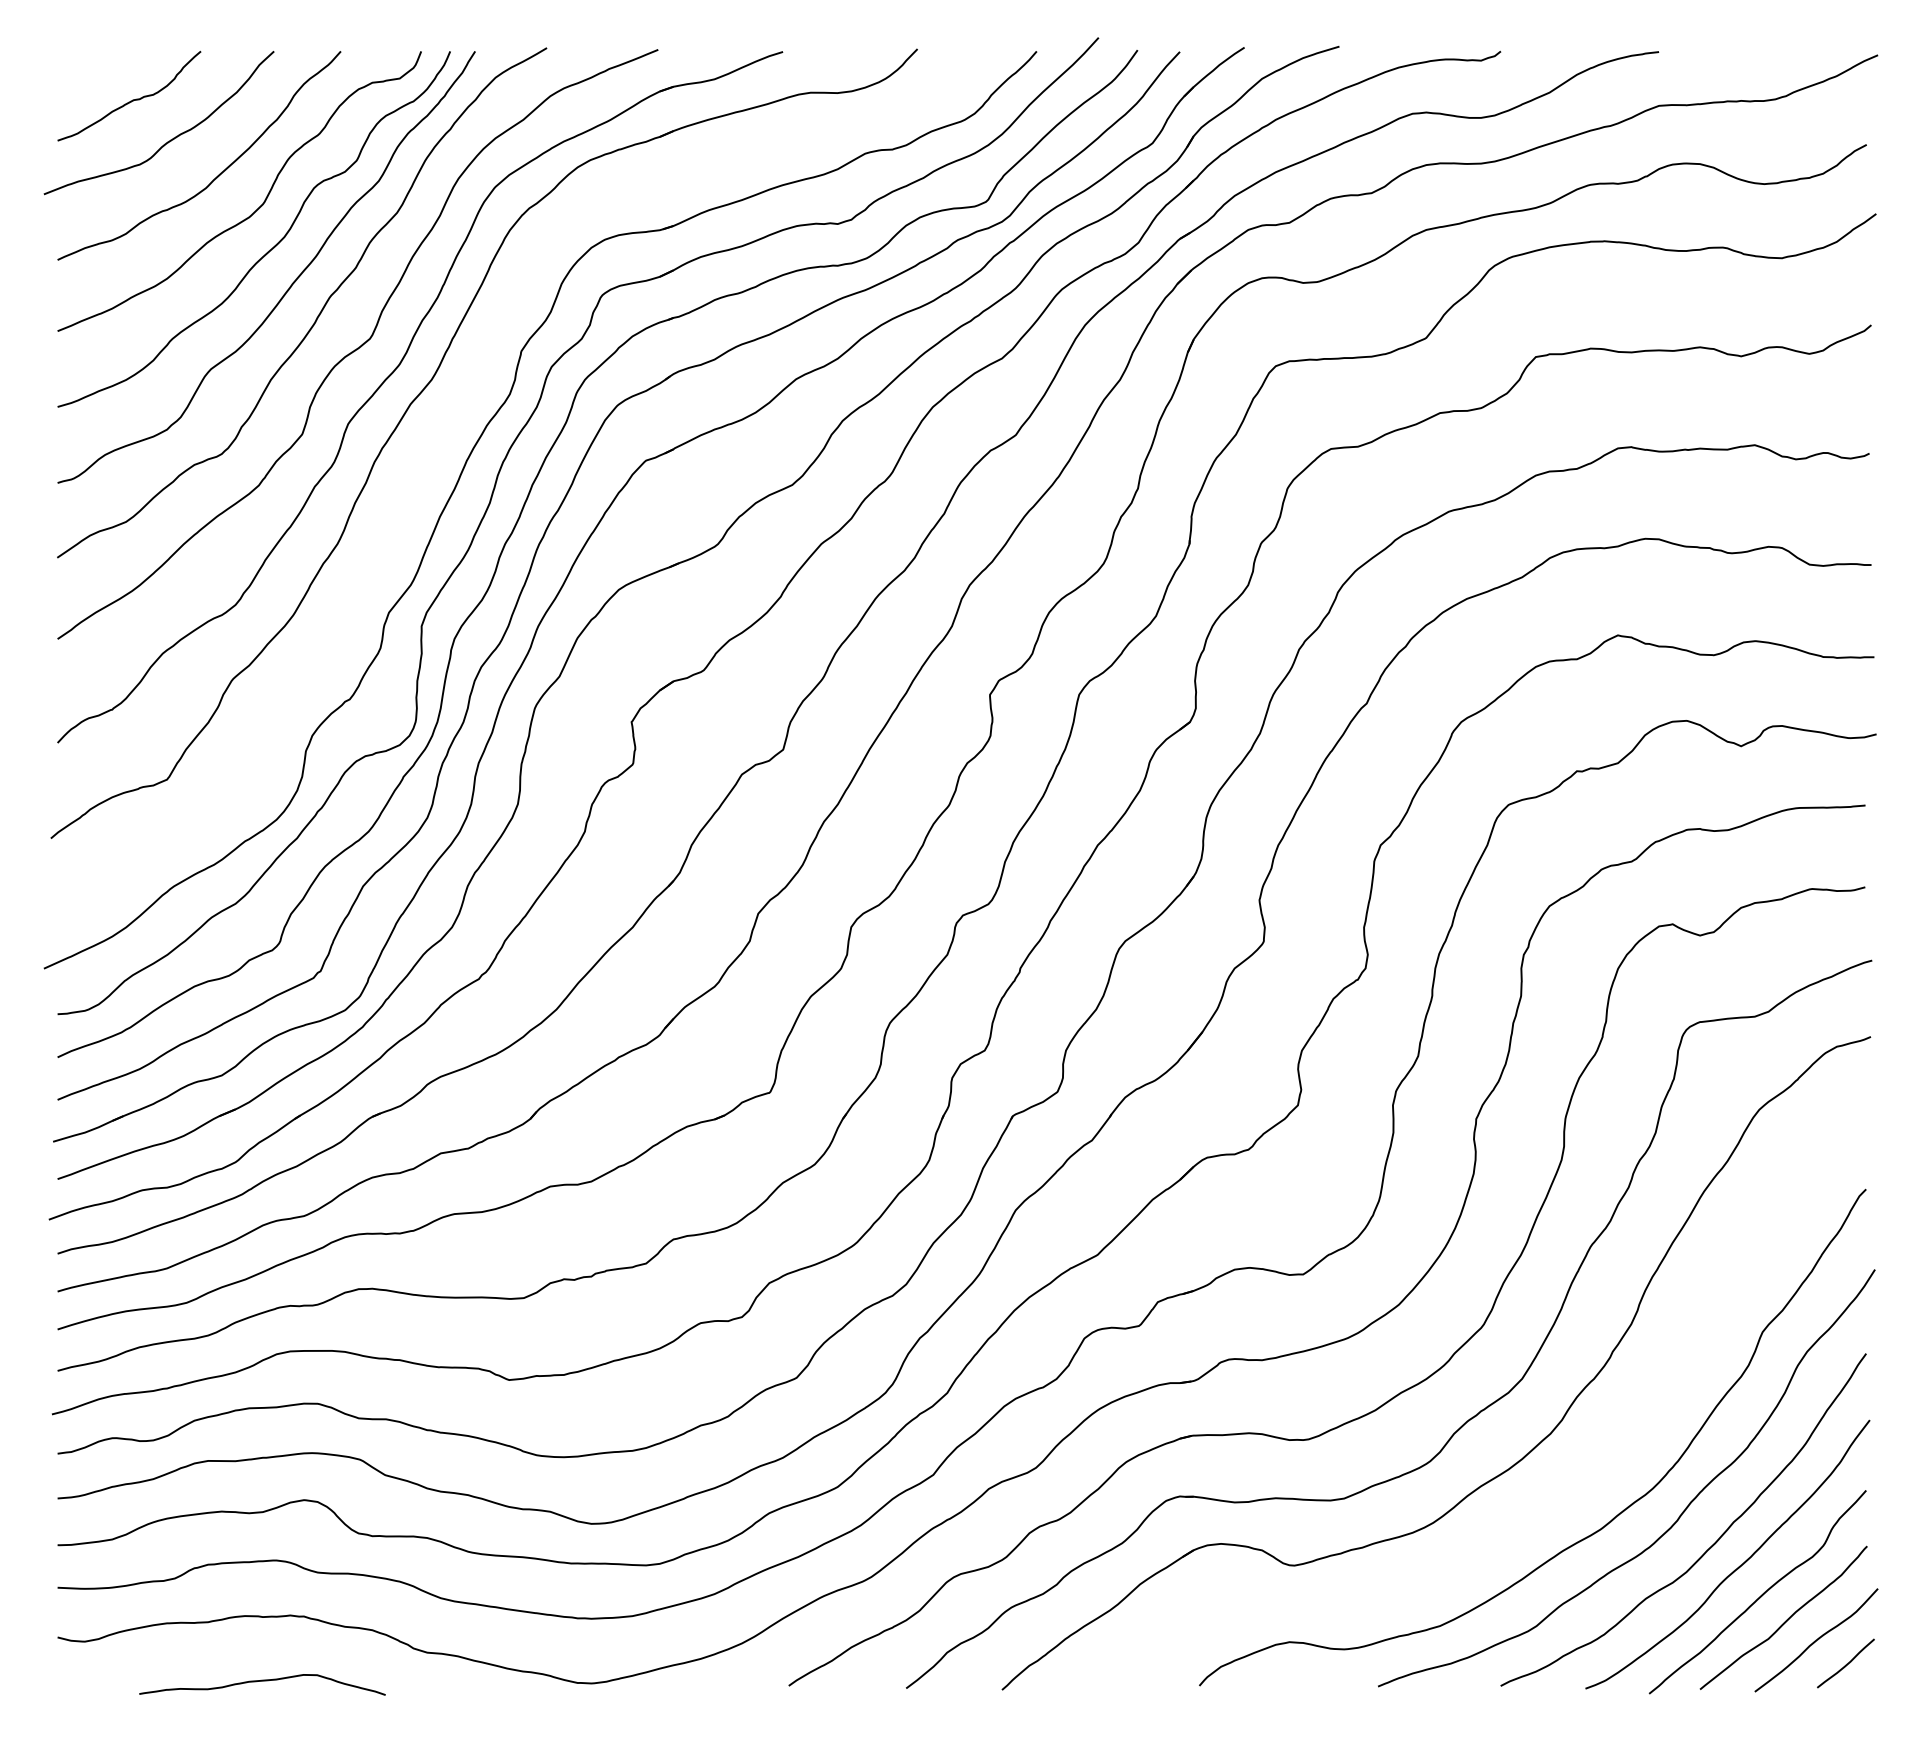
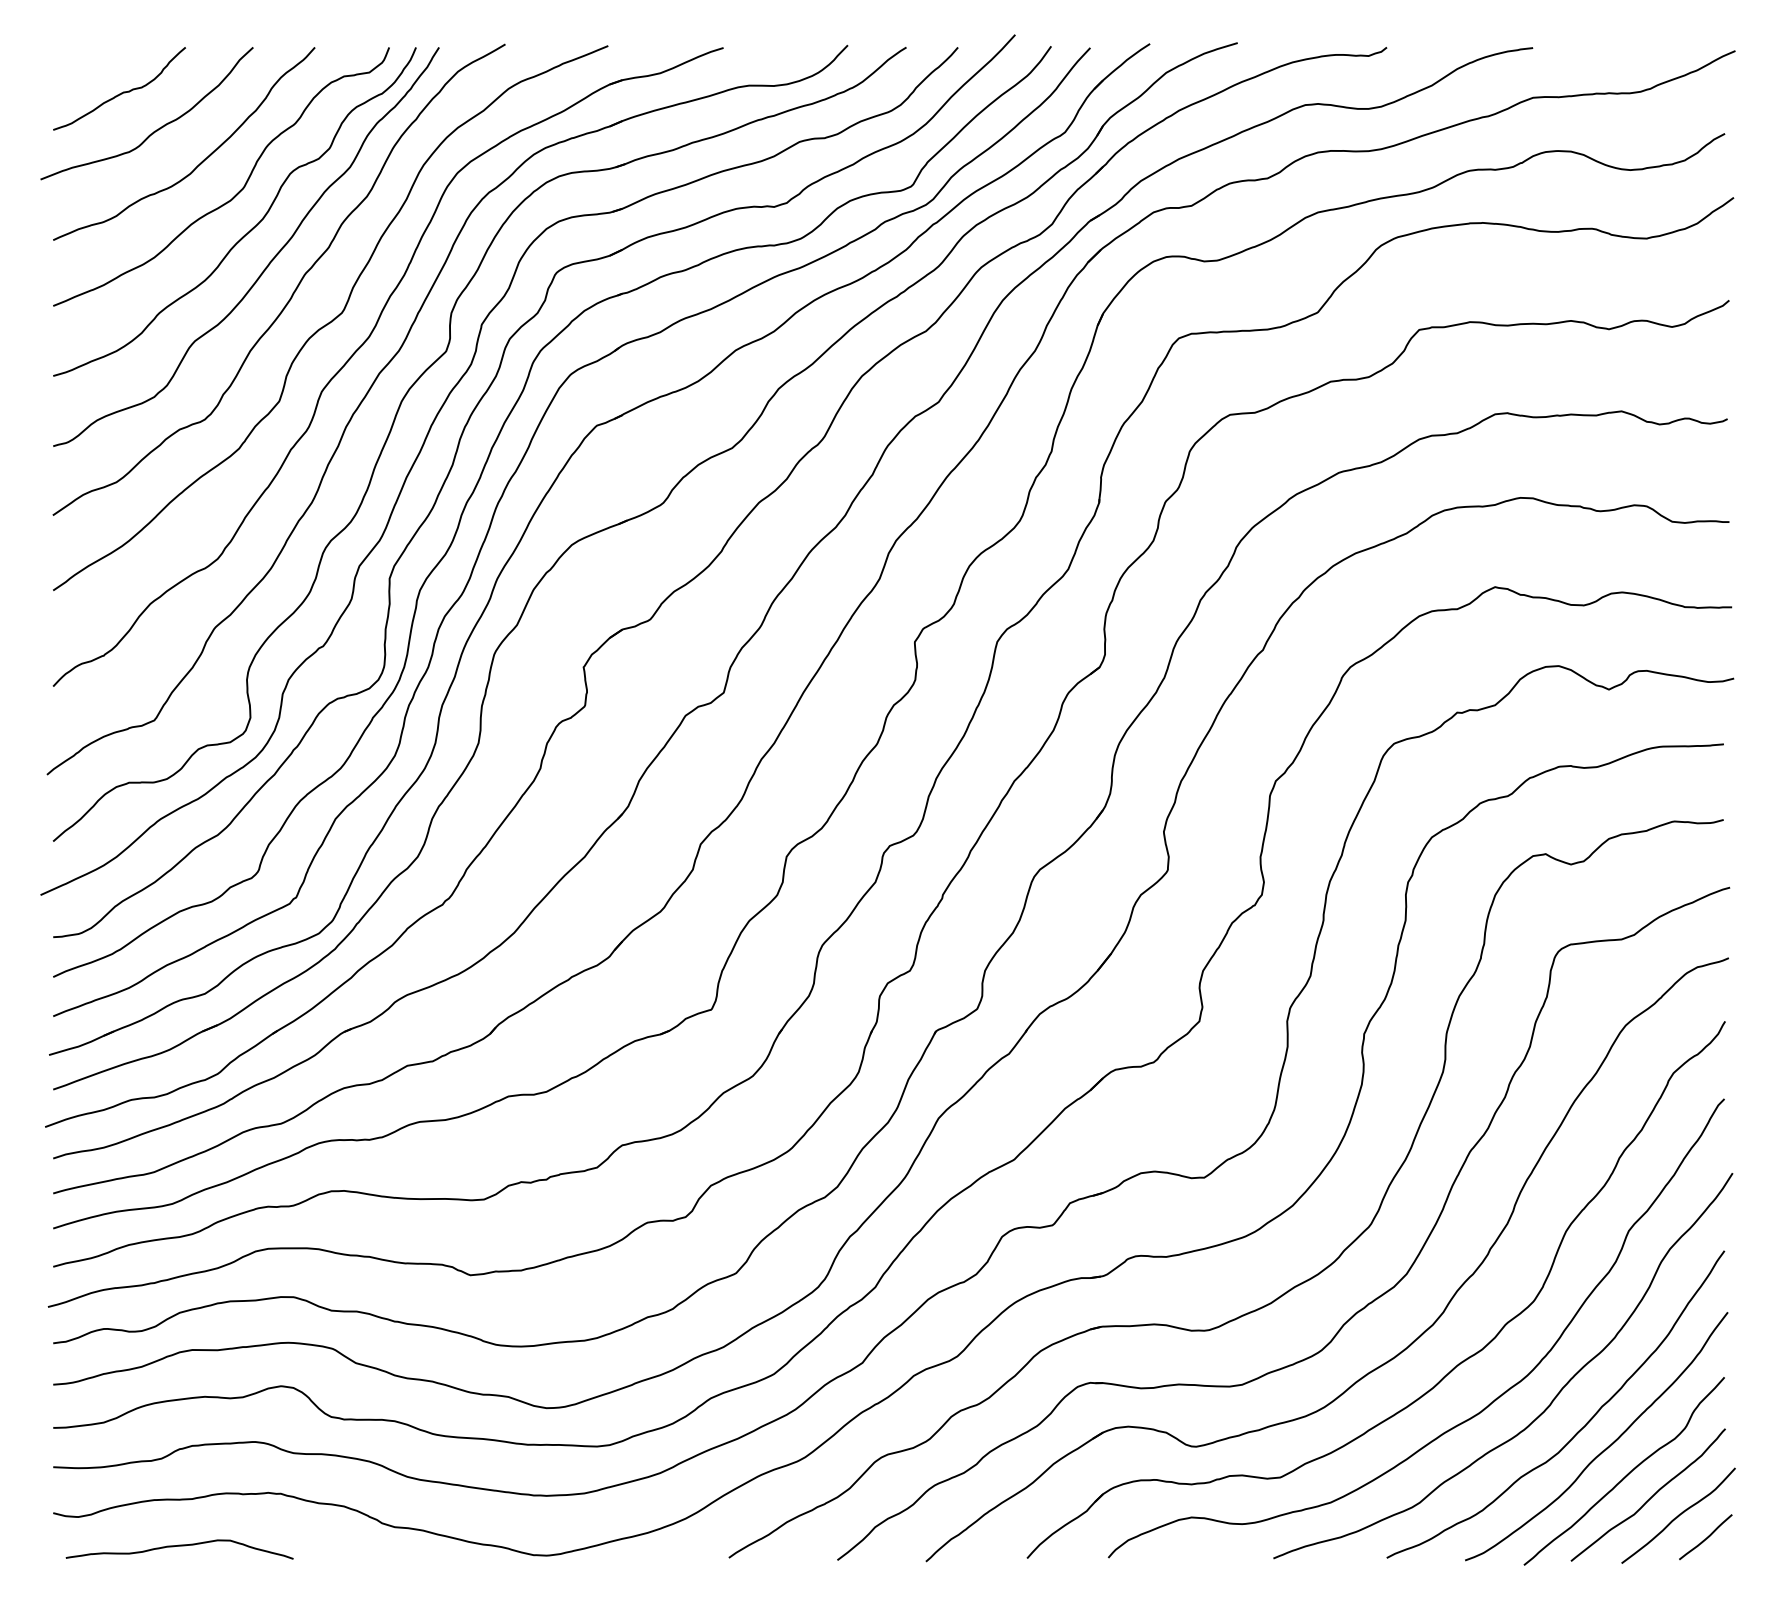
part: (431, 445) -> (398, 411), added
part: (1565, 1486) -> (1446, 1373), added
curve: (262, 1681) -> (179, 1546), moved

